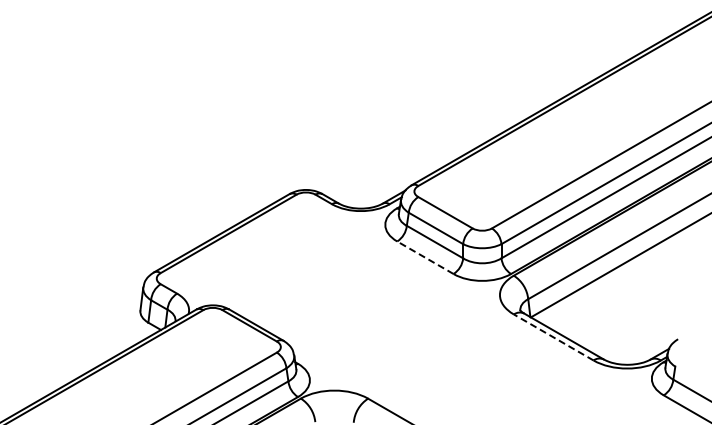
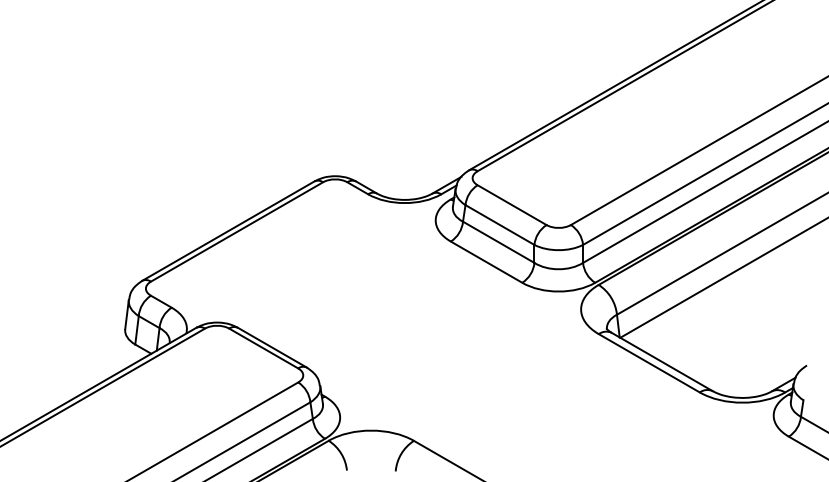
line: (425, 257) -> (486, 261), dashed -> solid
line: (553, 337) -> (648, 363), dashed -> solid

